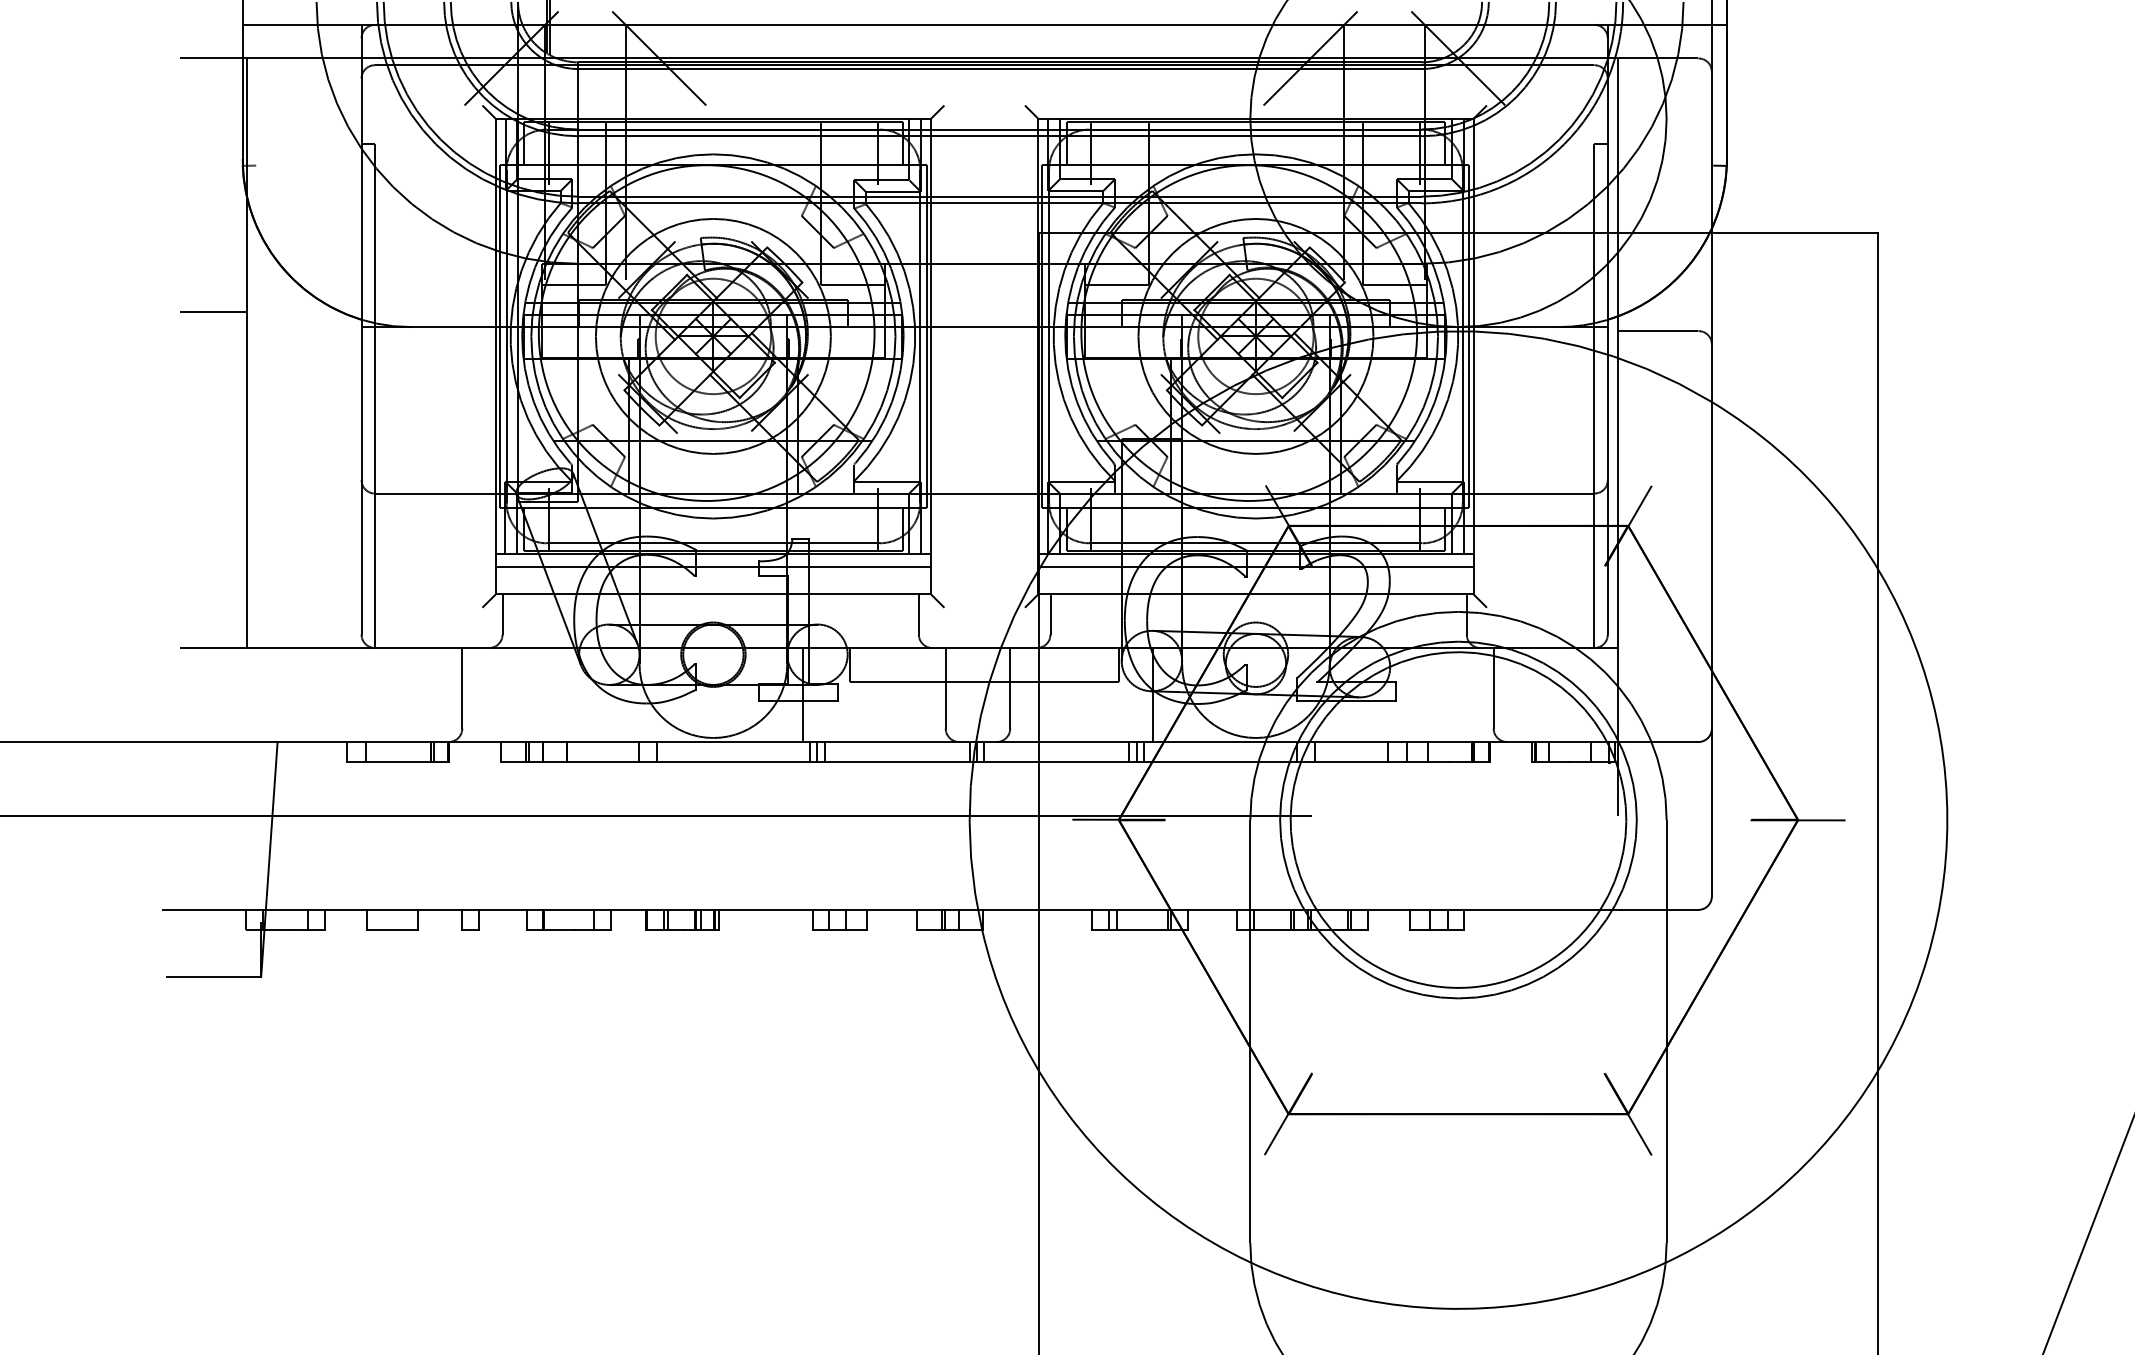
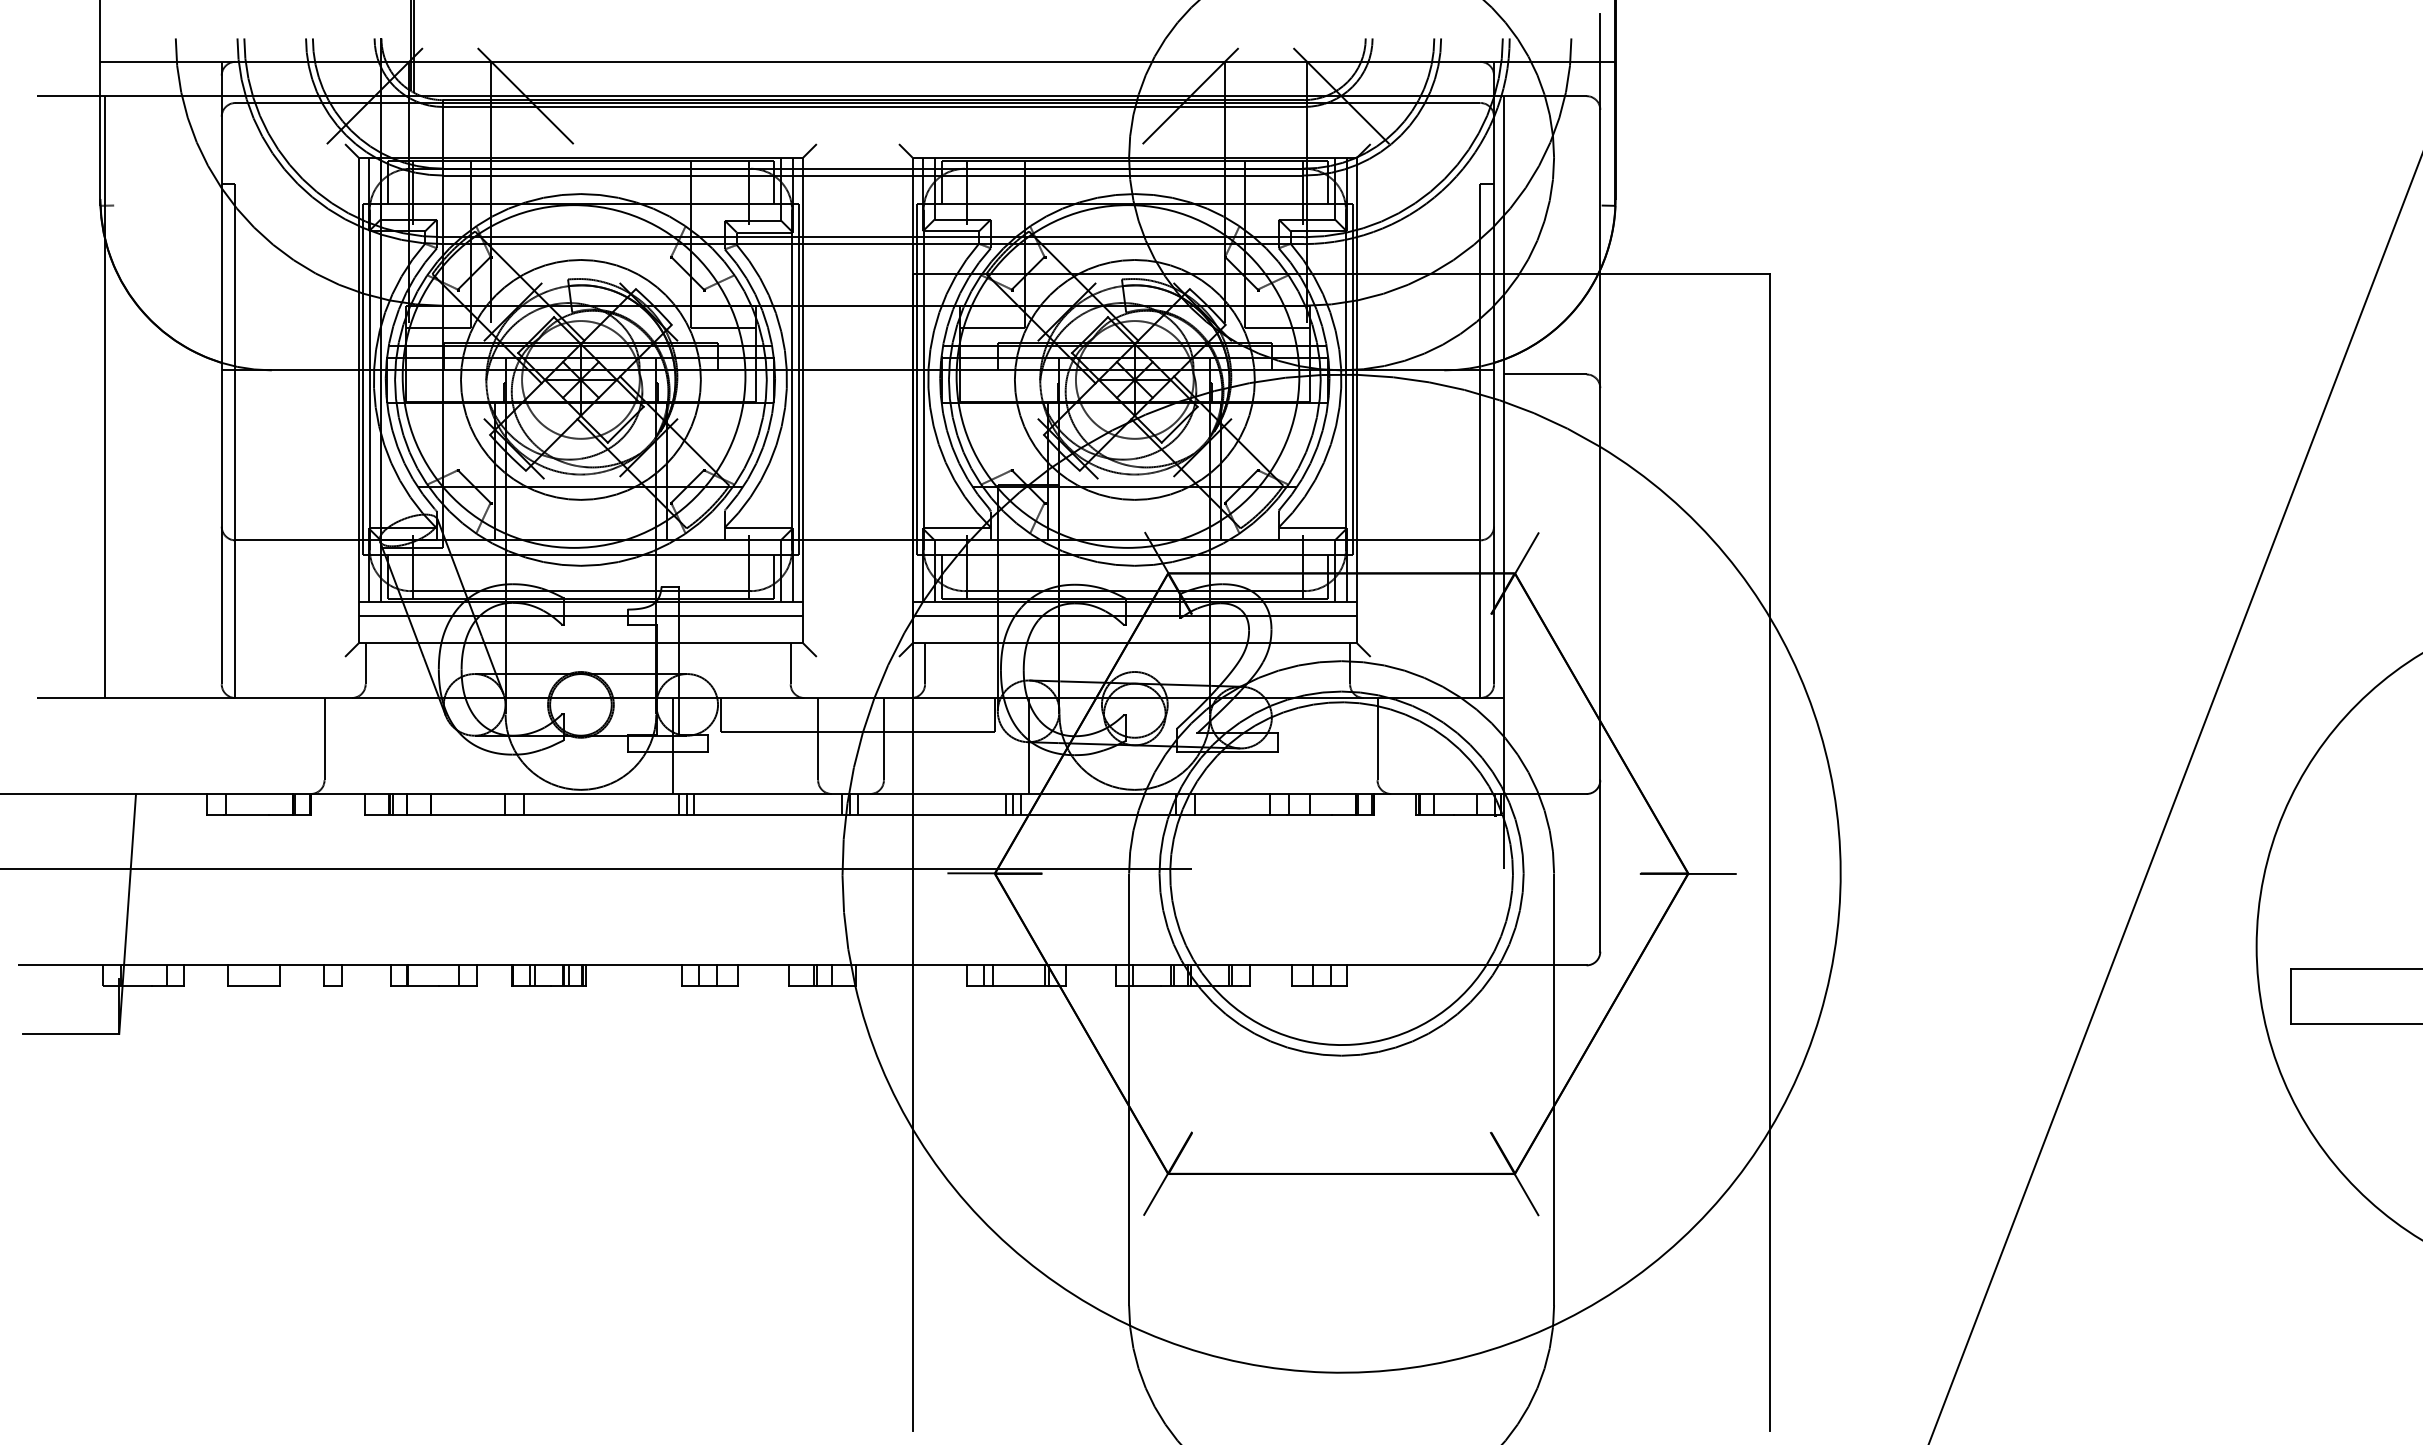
line: (213, 312) -> (70, 355), removed

